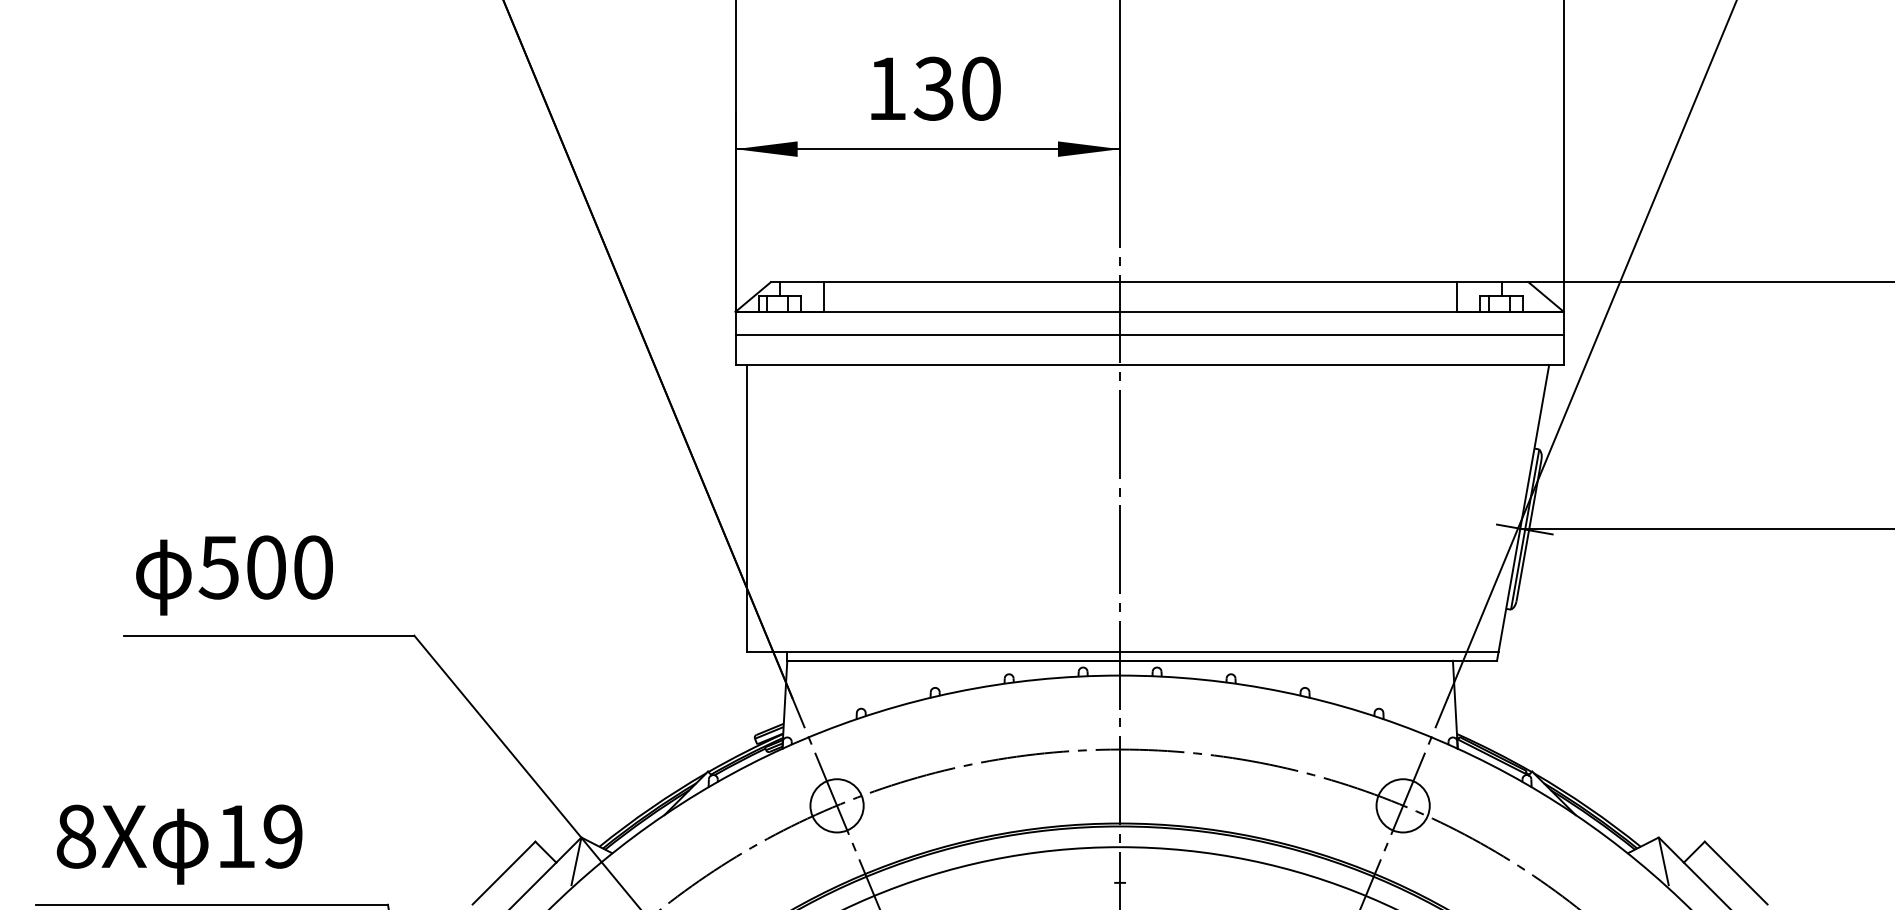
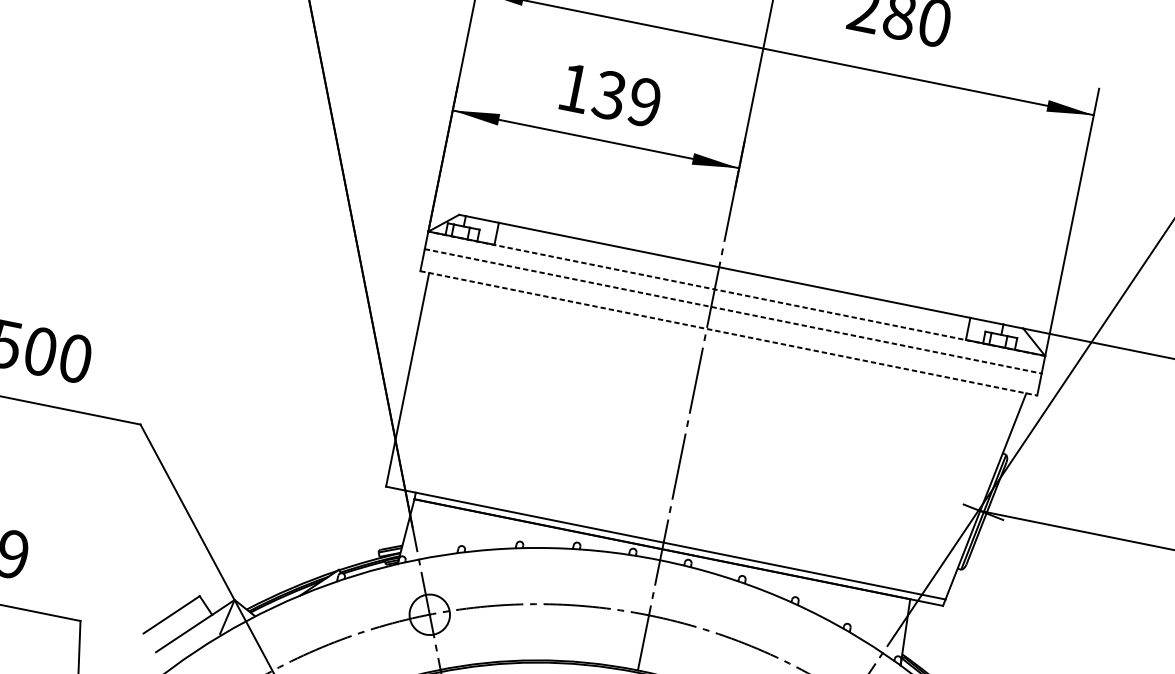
text: (980, 88) -> (644, 102), 130 -> 139
line: (1149, 311) -> (736, 293), solid -> dashed
line: (1150, 335) -> (733, 311), solid -> dashed
line: (1150, 364) -> (729, 333), solid -> dashed

